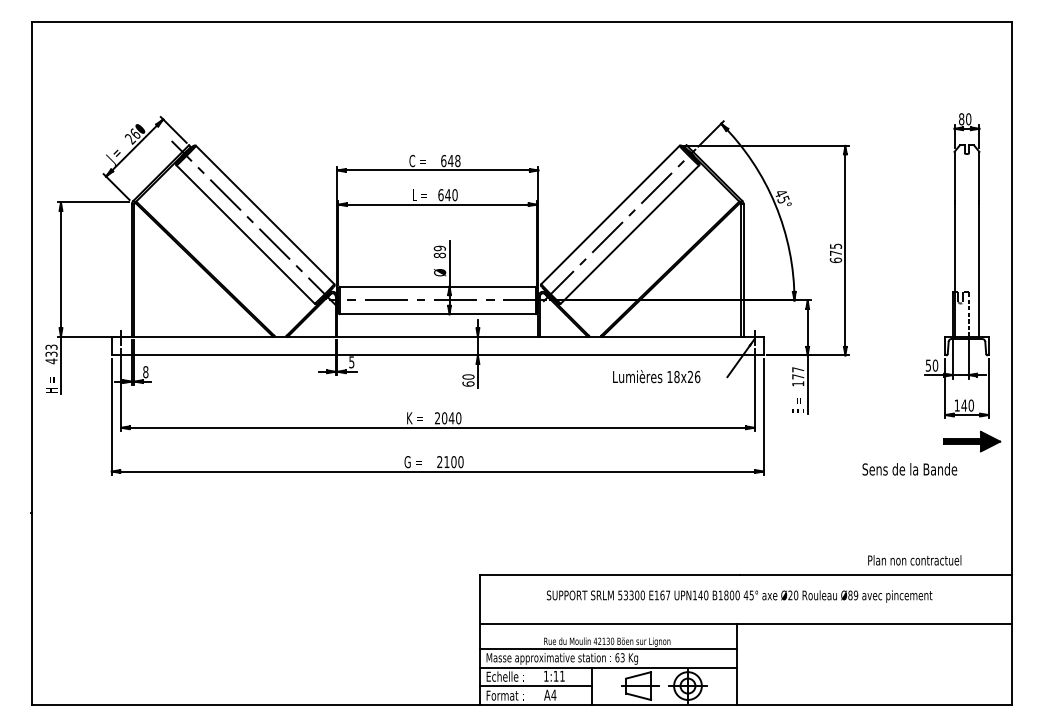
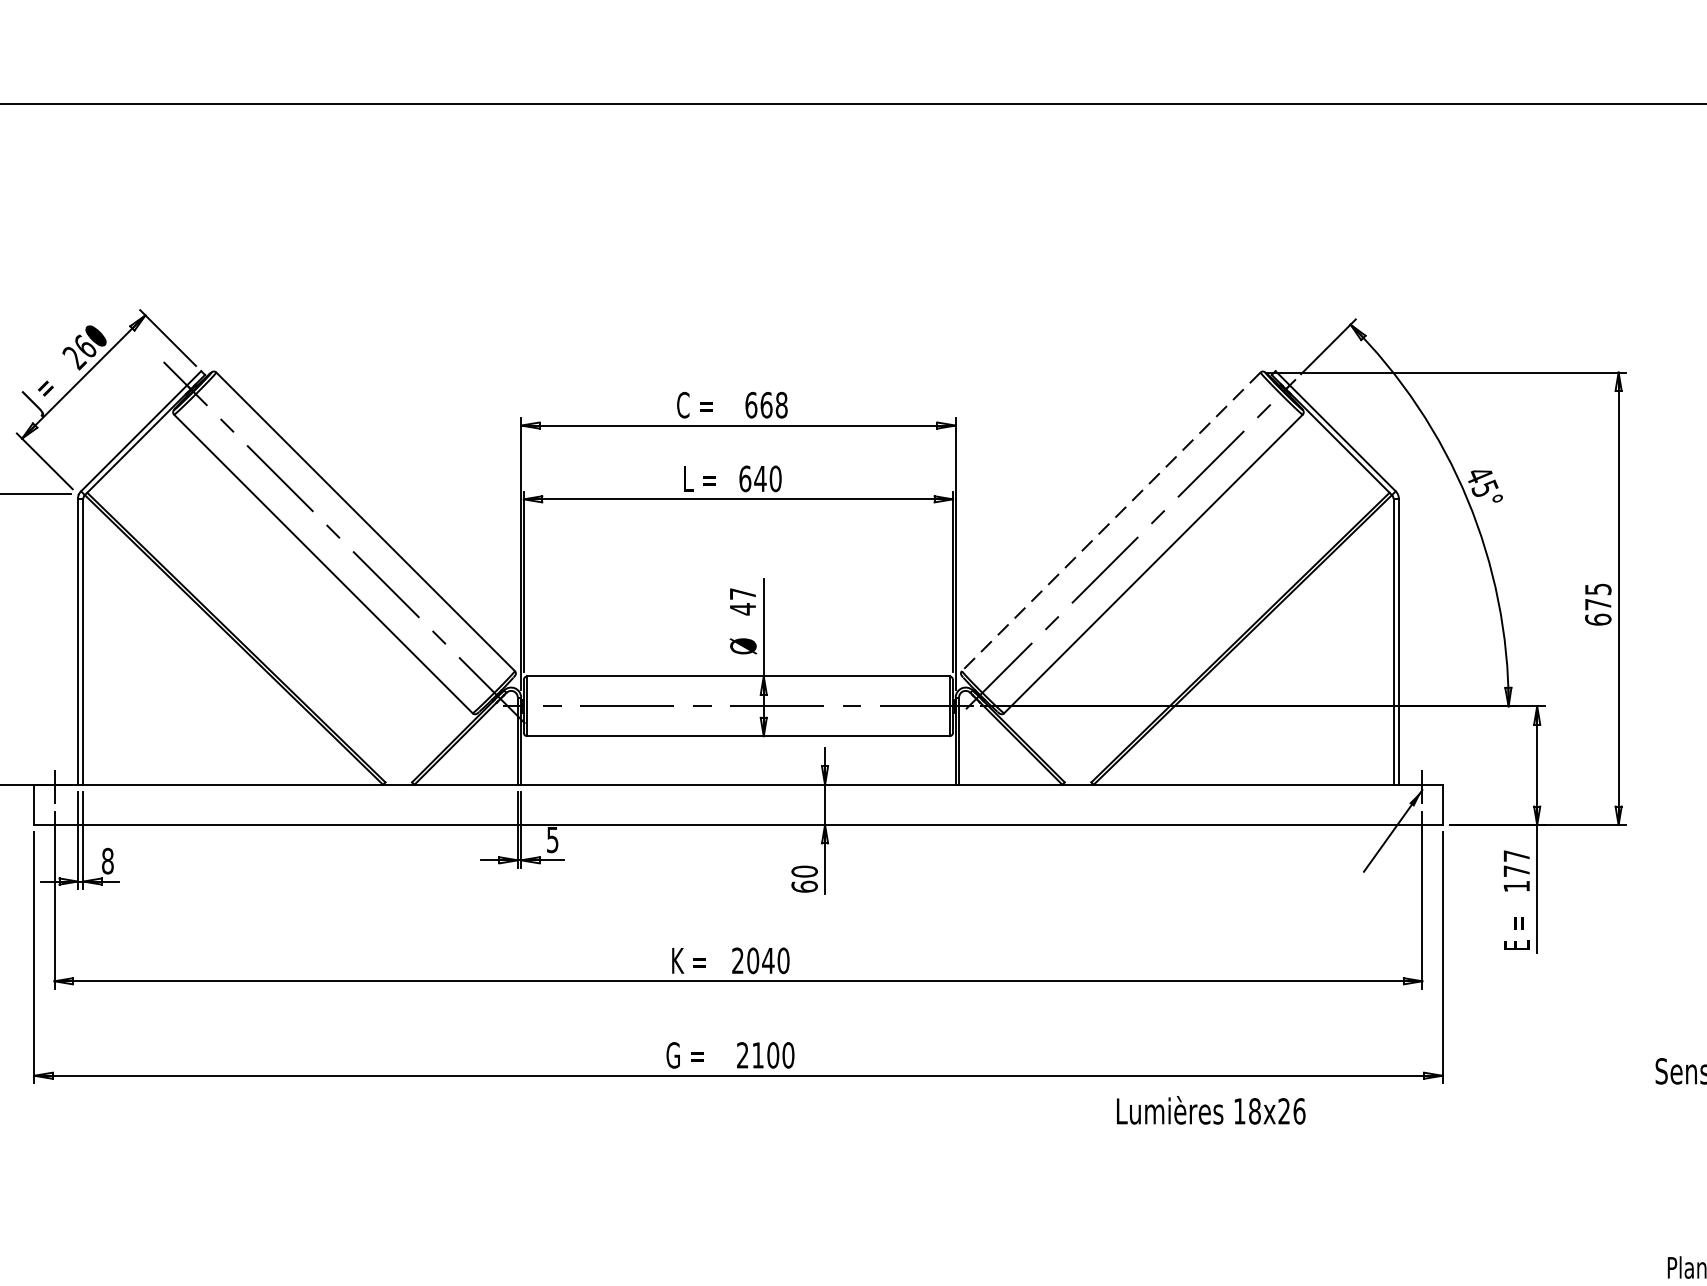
text: (450, 160) -> (765, 404), 648 -> 668
line: (610, 215) -> (1111, 522), solid -> dashed
text: (439, 251) -> (742, 600), 89 -> 47
text: (656, 376) -> (1210, 1110), moved

